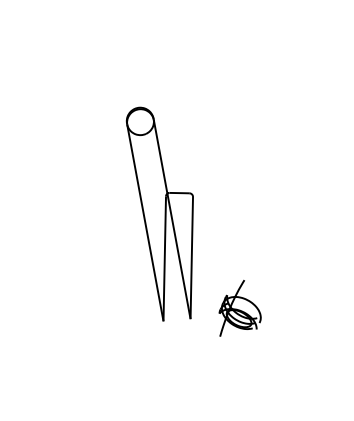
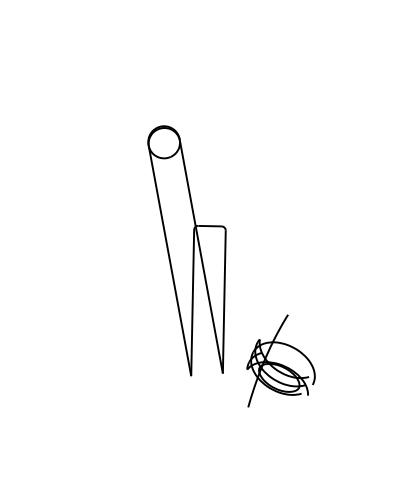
part: (239, 307) -> (280, 360), size x1.4

